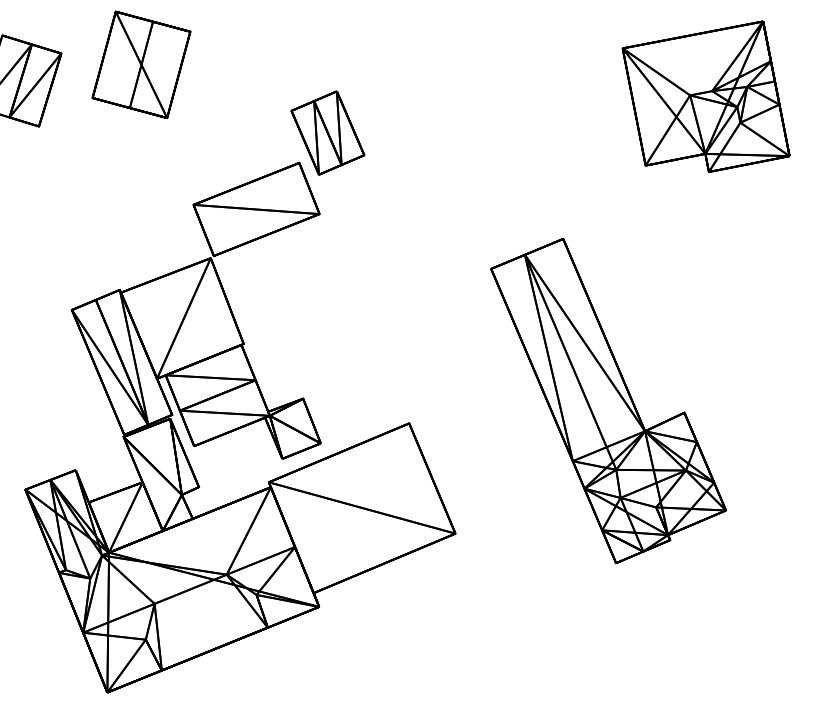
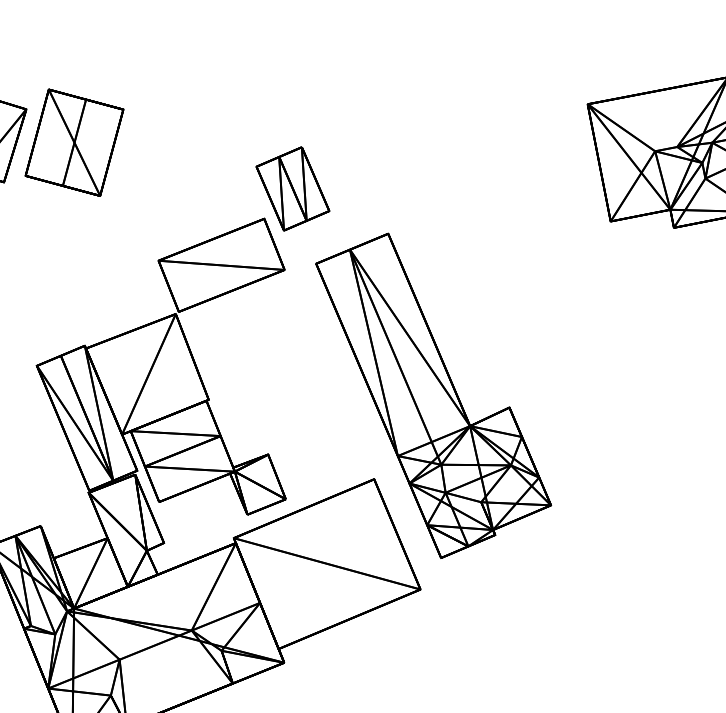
part: (141, 64) -> (74, 142), moved
part: (608, 400) -> (433, 395), moved

